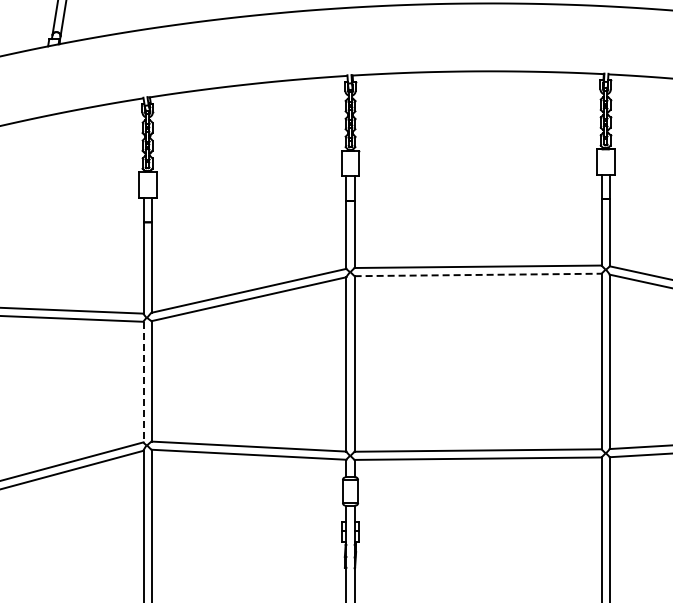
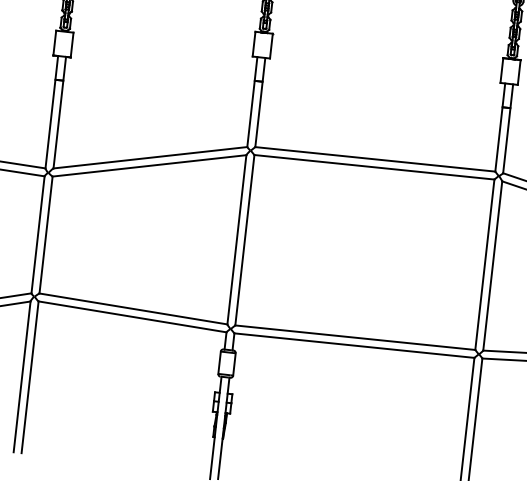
line: (478, 274) -> (374, 166), dashed -> solid
line: (143, 382) -> (37, 235), dashed -> solid

